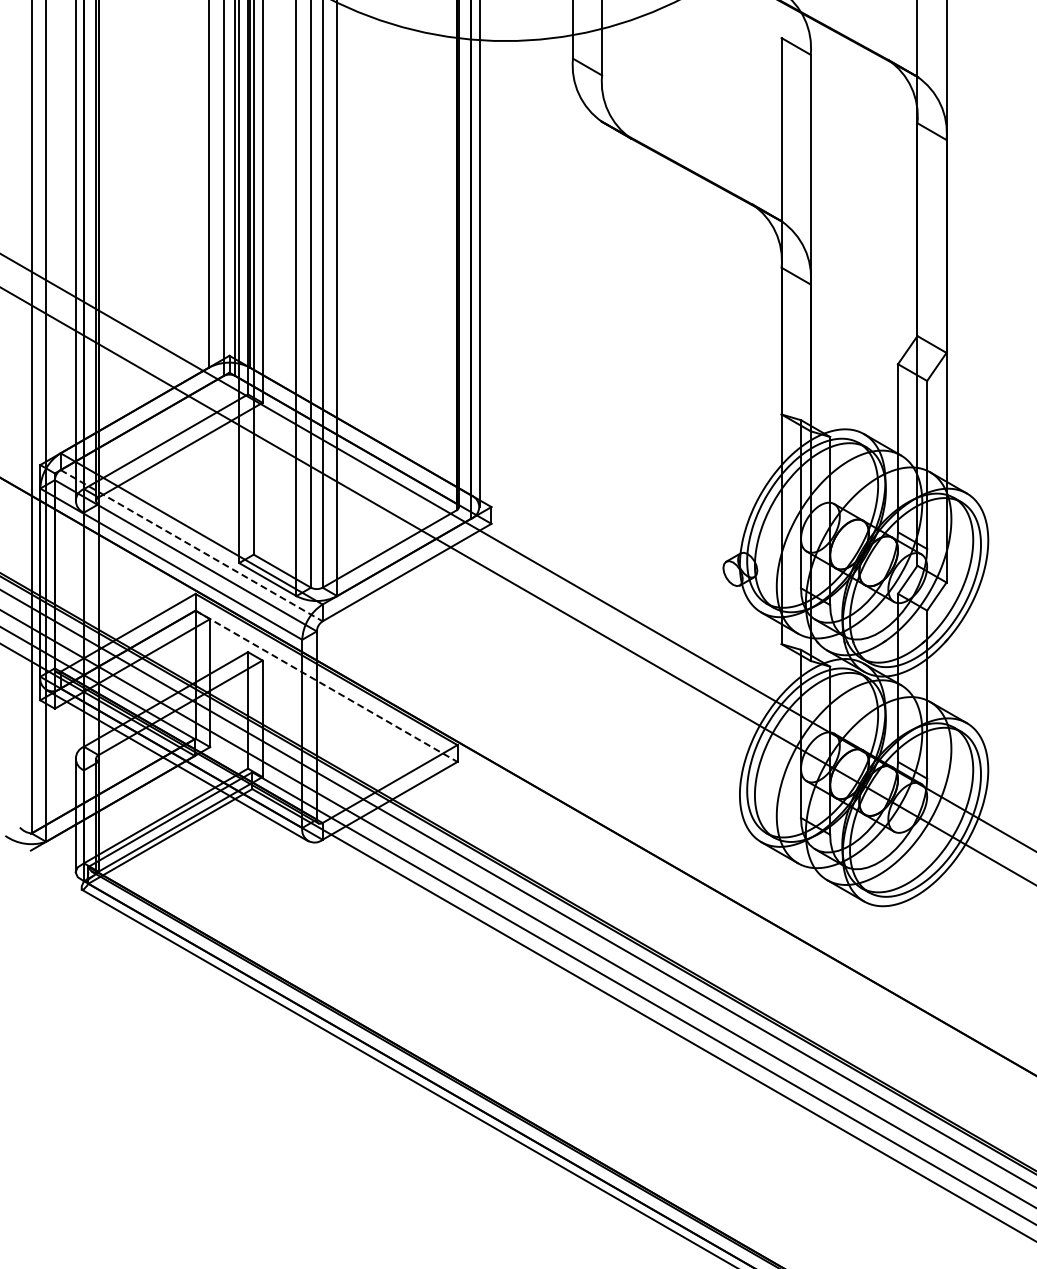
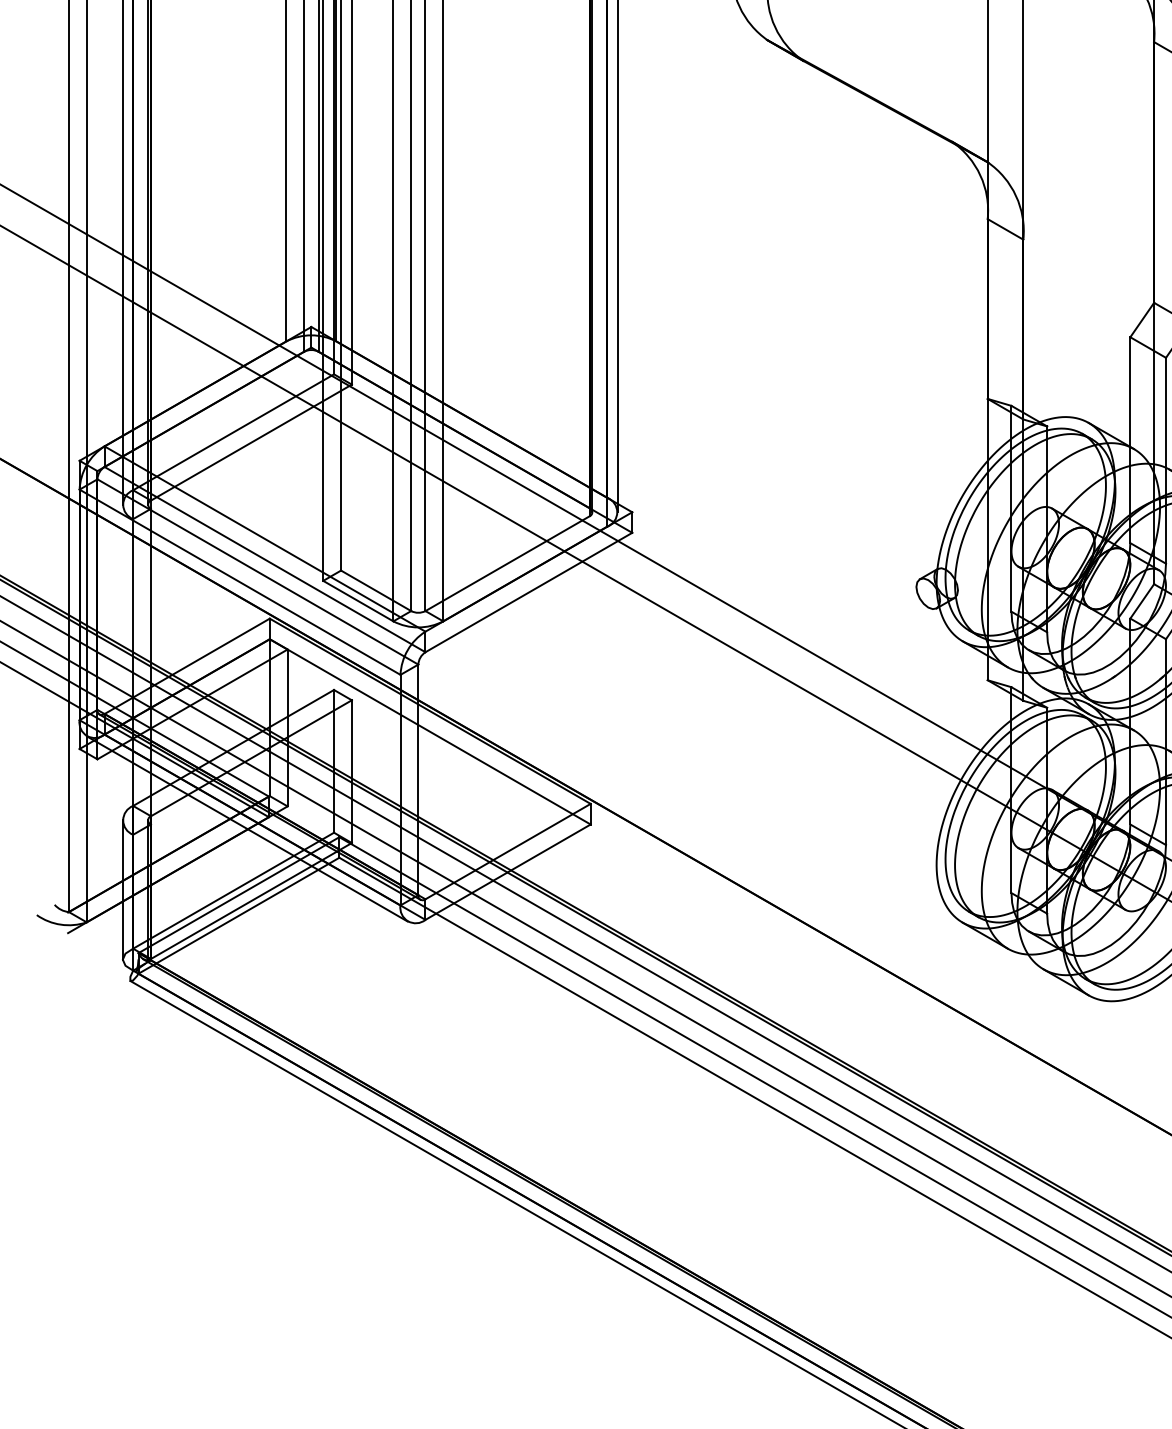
line: (192, 545) -> (266, 559), dashed -> solid
line: (326, 686) -> (430, 732), dashed -> solid

